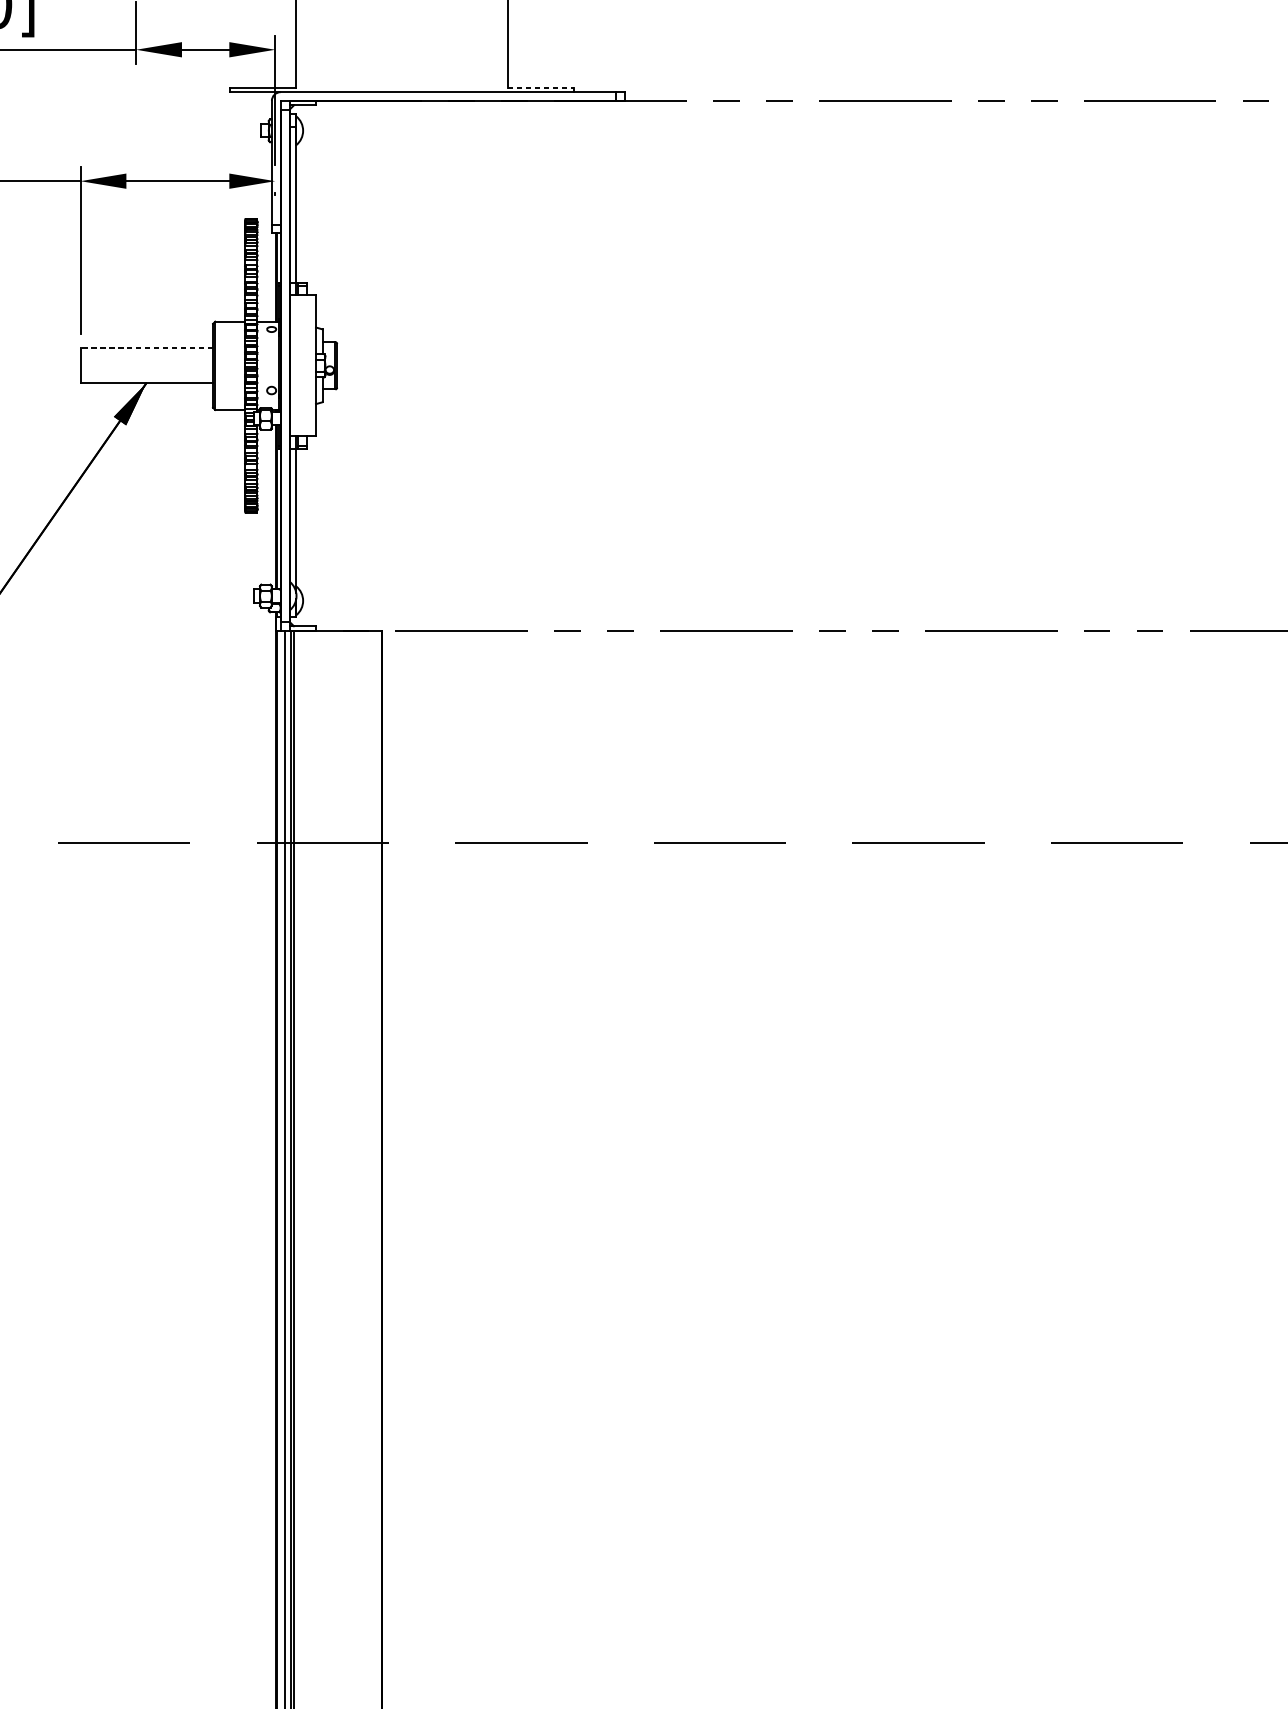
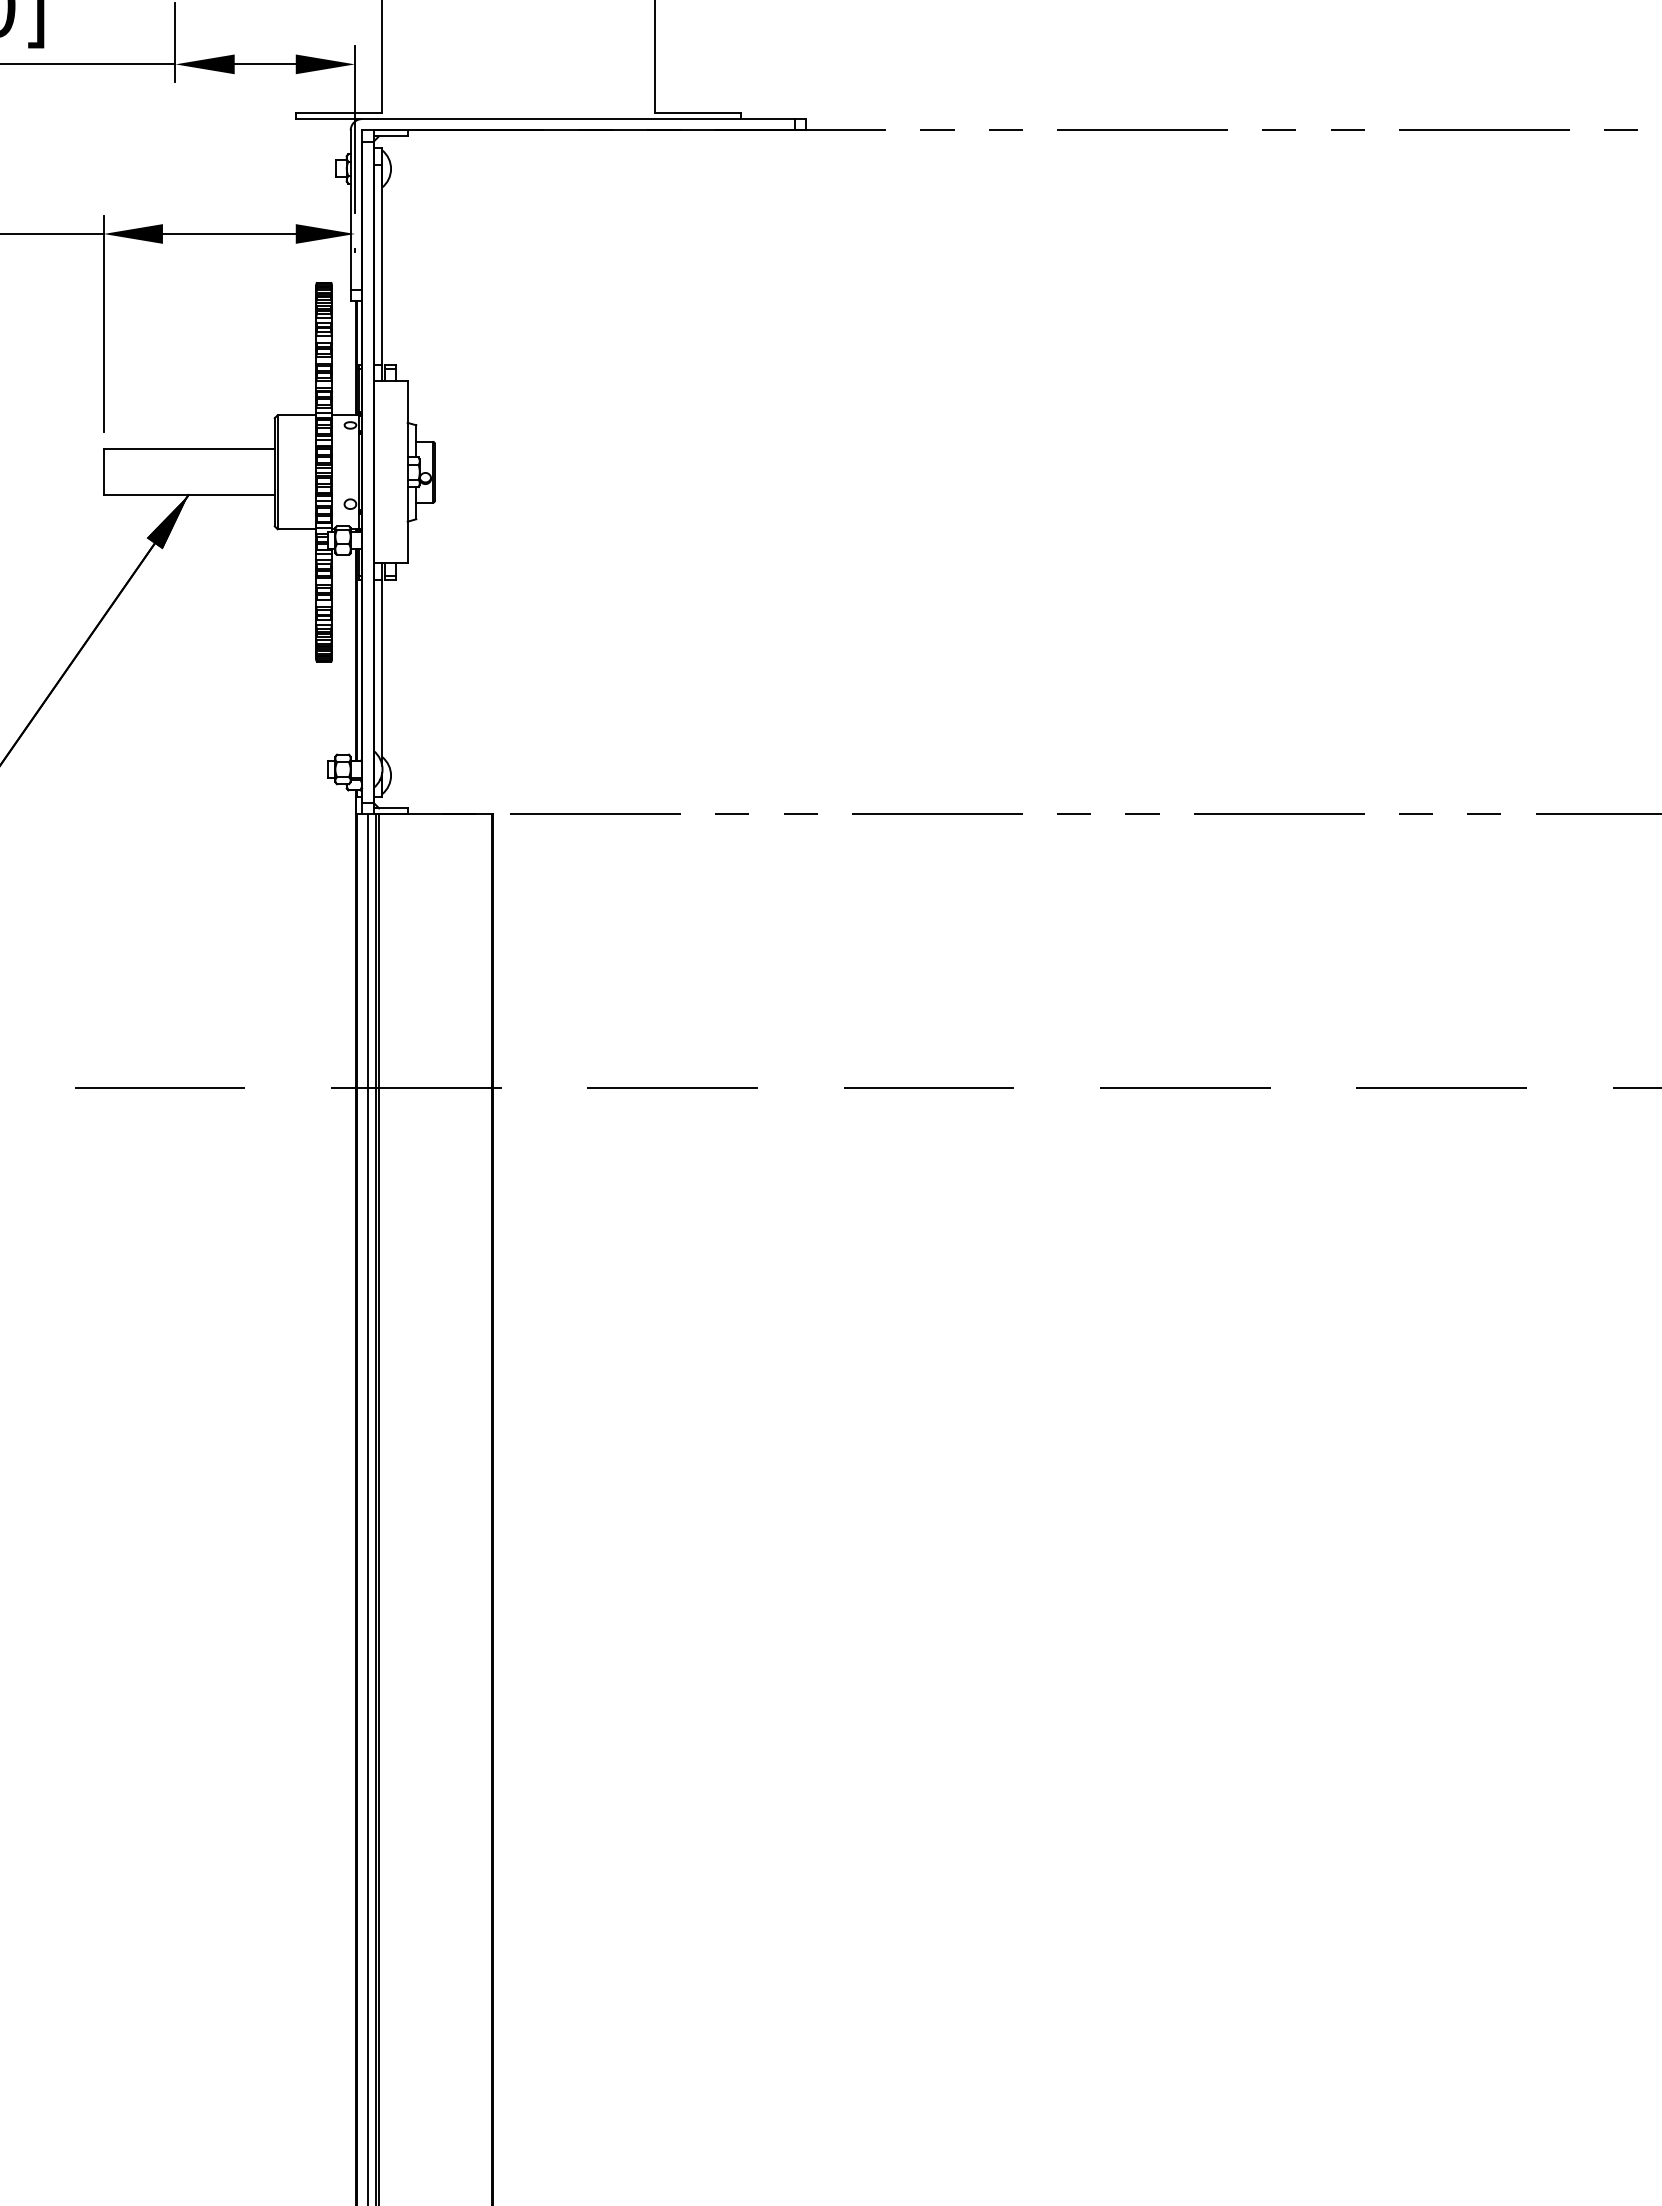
line: (541, 87) -> (698, 113), dashed -> solid
line: (146, 348) -> (189, 449), dashed -> solid

